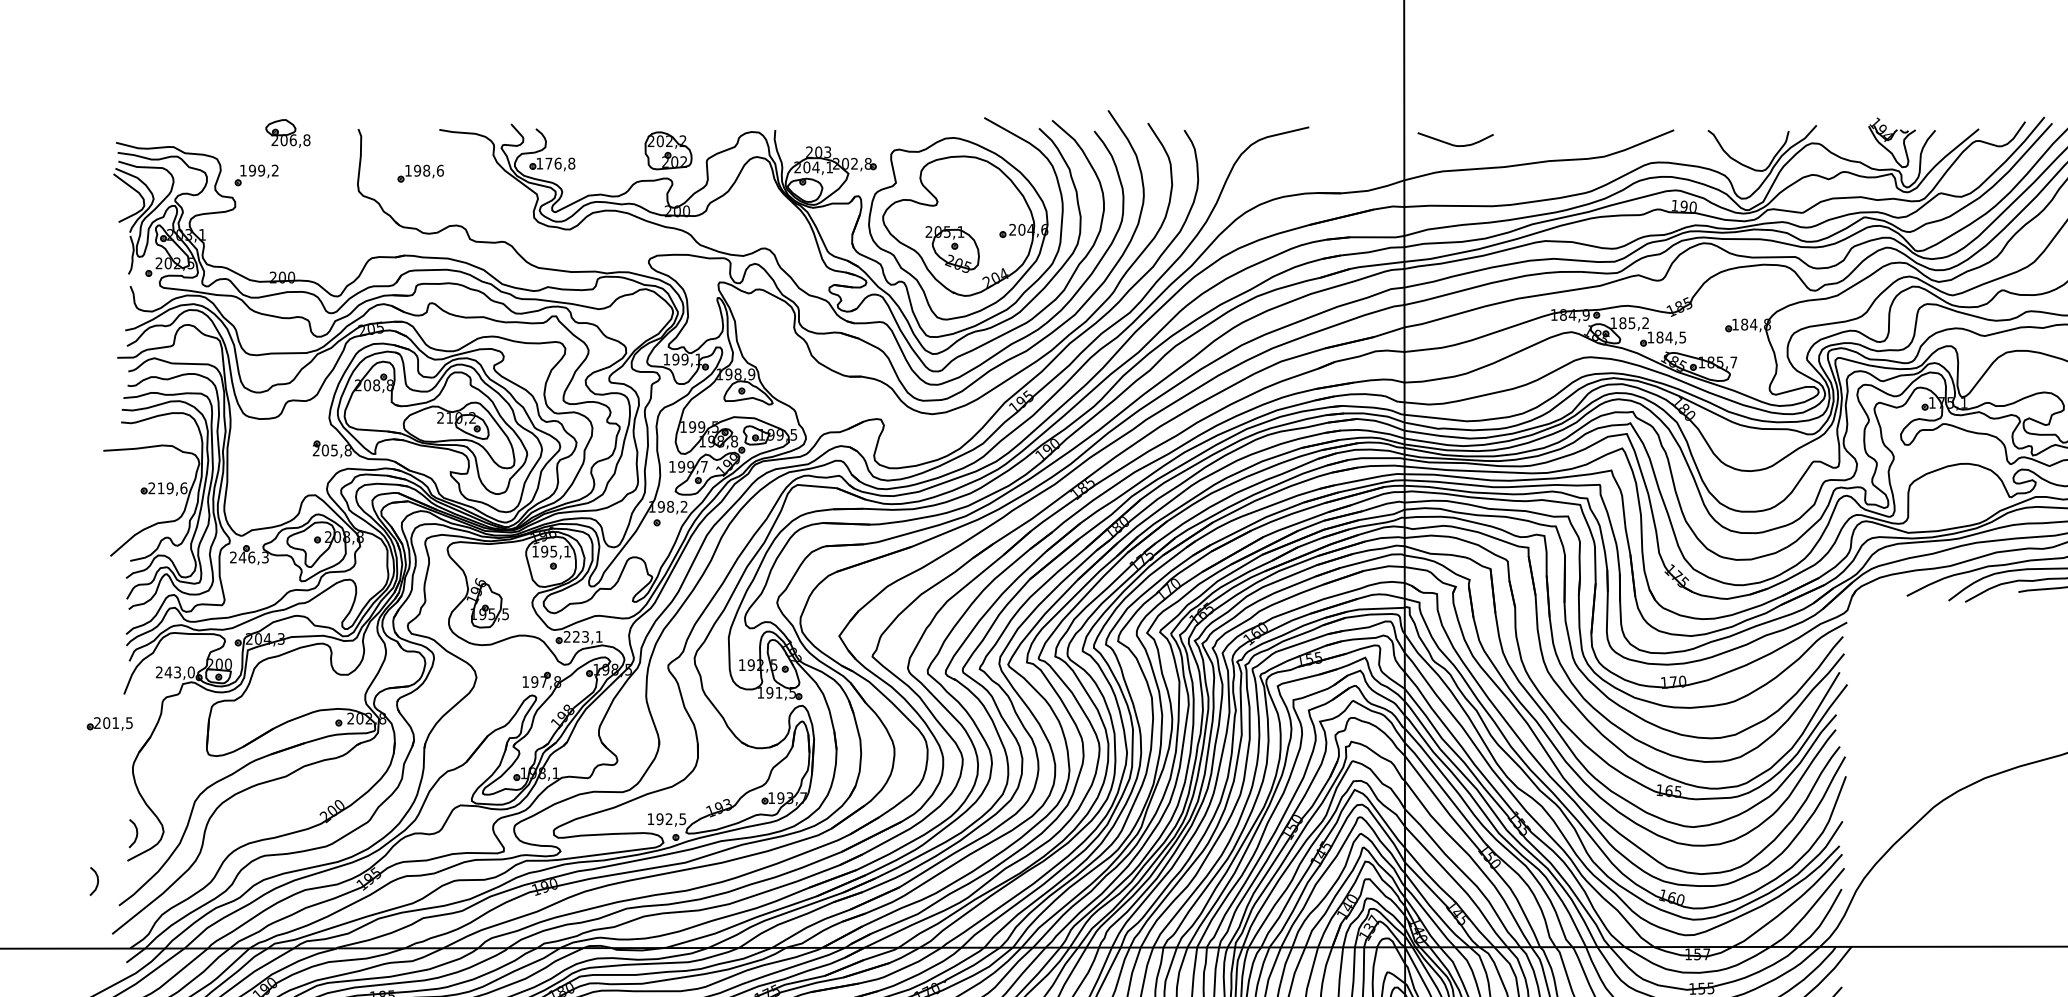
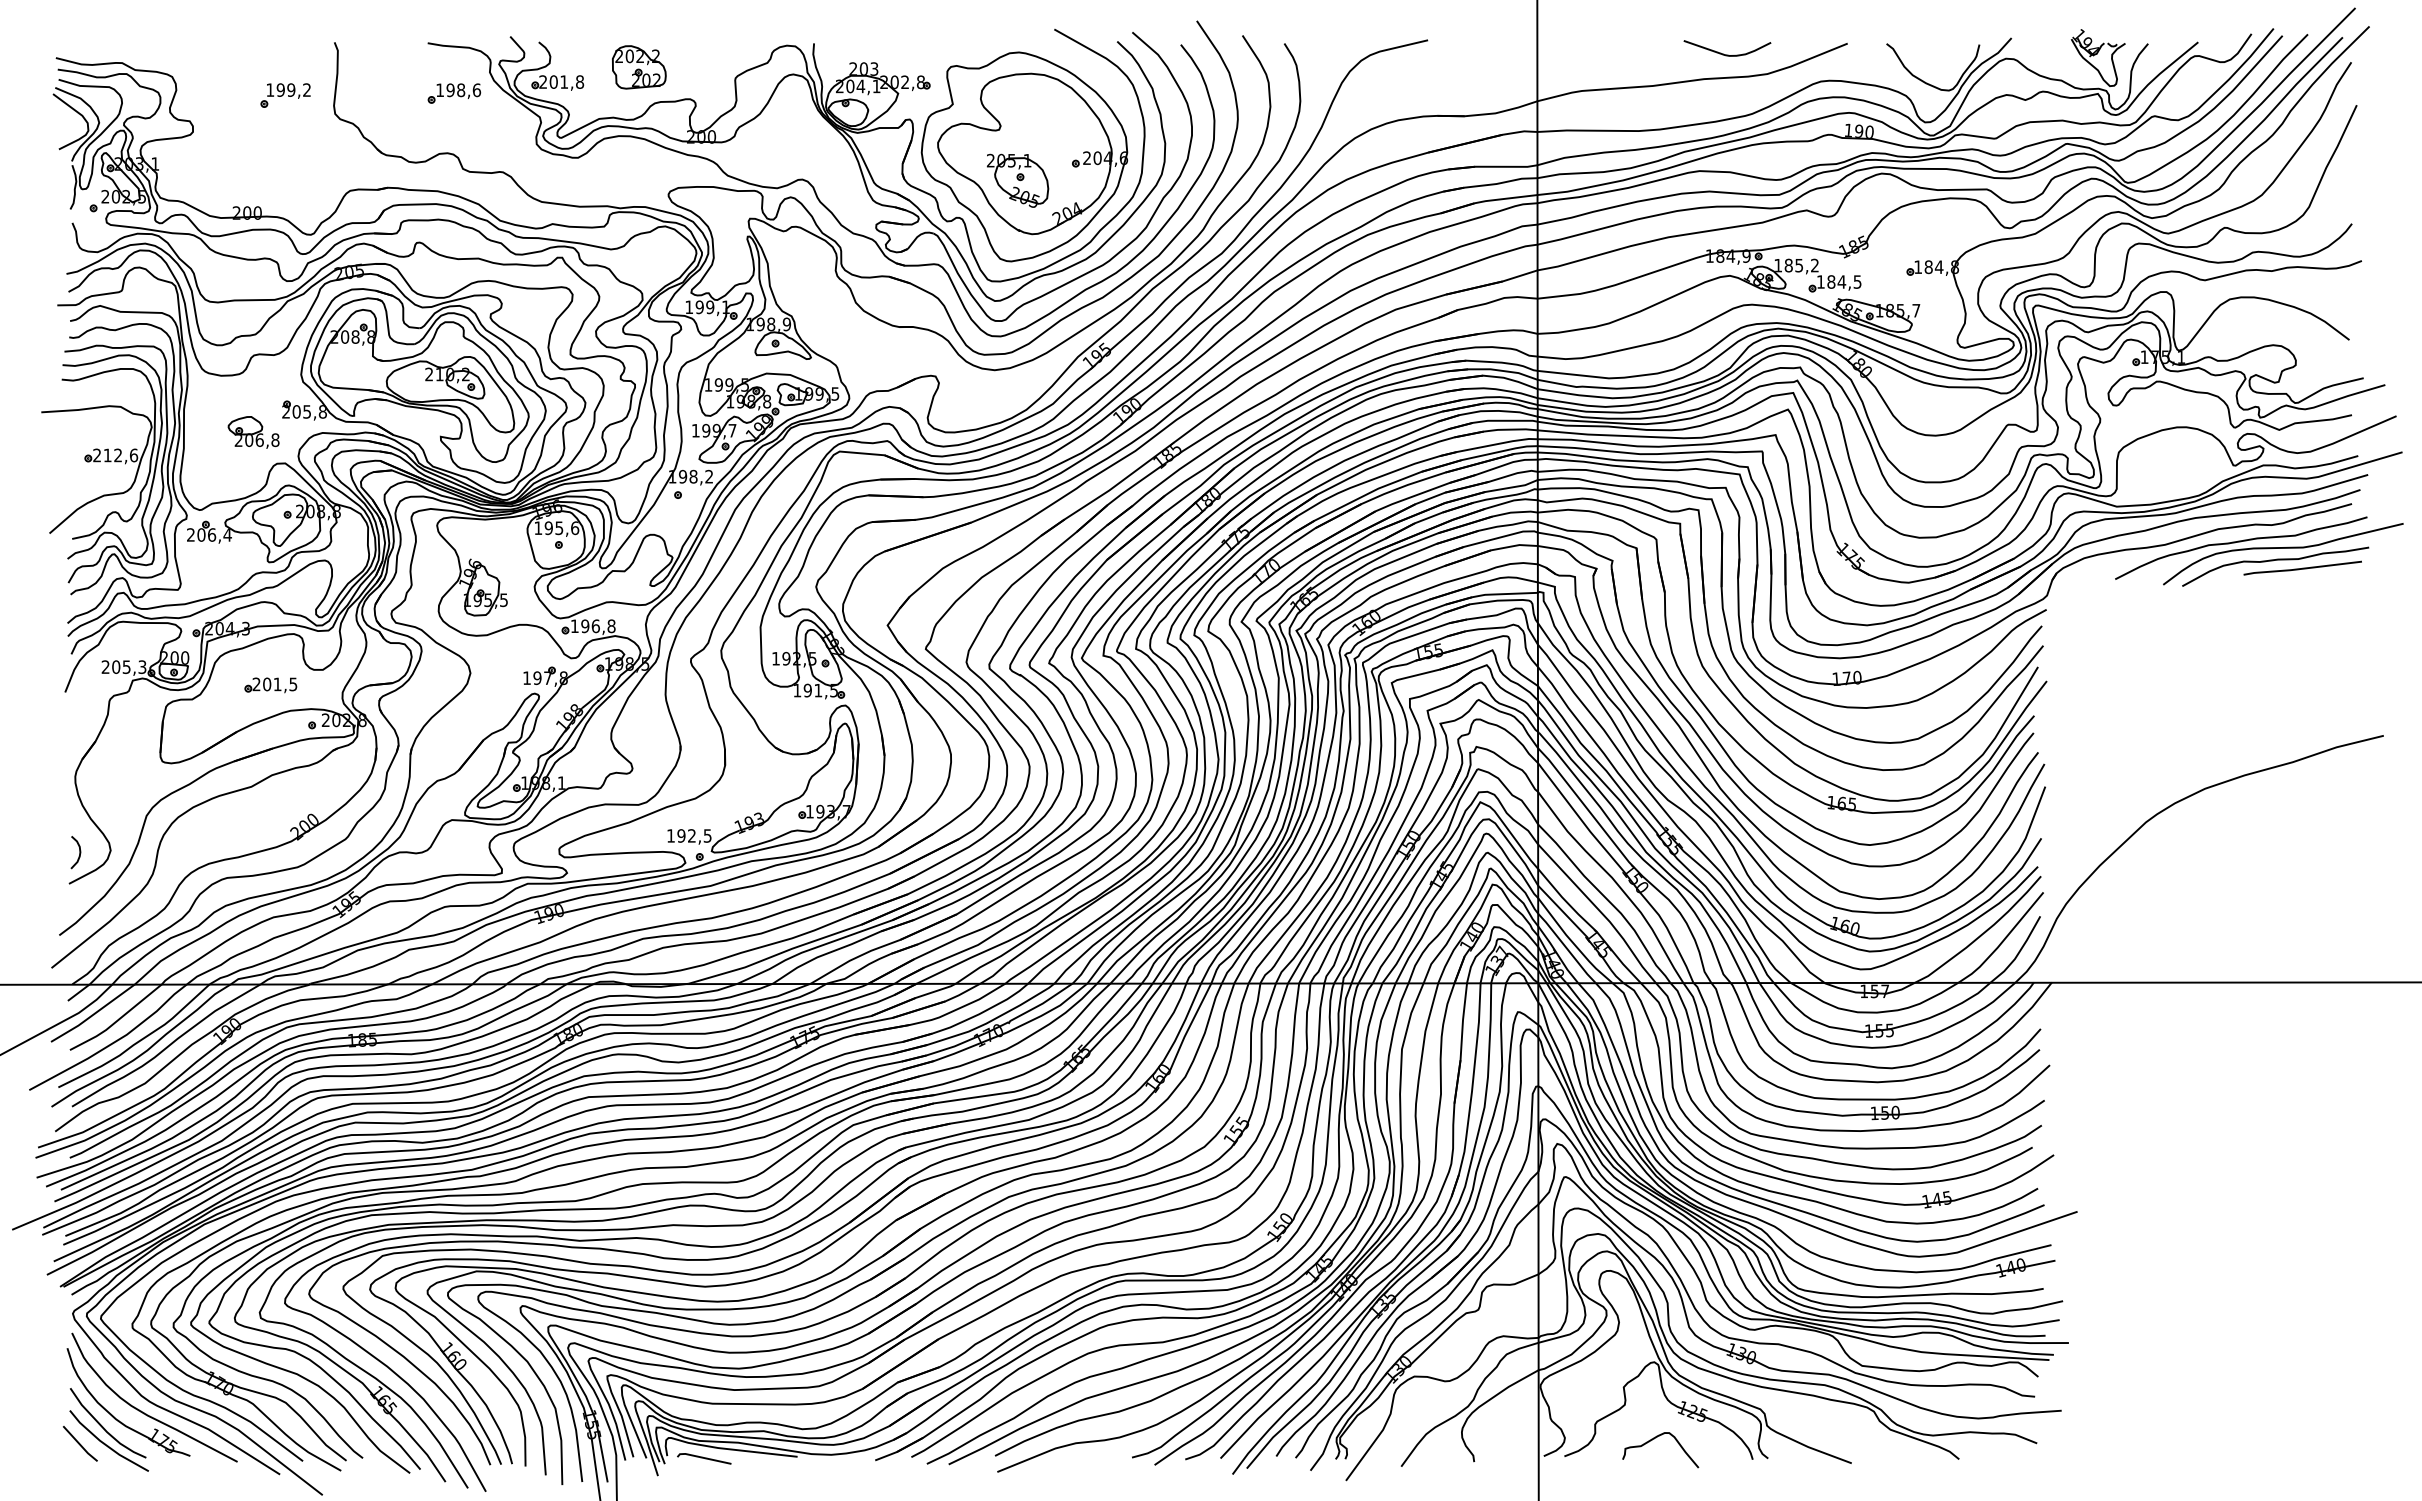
part: (287, 133) -> (253, 432), moved
curve: (1455, 144) -> (1727, 54), moved
part: (668, 150) -> (639, 67), moved
text: (548, 163) -> (553, 81), 176,8 -> 201,8
part: (420, 173) -> (454, 93), moved
part: (256, 175) -> (285, 95), moved
text: (170, 488) -> (118, 455), 219,6 -> 212,6
text: (567, 551) -> (575, 528), 195,1 -> 195,6
text: (253, 557) -> (214, 534), 246,3 -> 206,4
text: (582, 637) -> (592, 626), 223,1 -> 196,8
text: (179, 671) -> (128, 666), 243,0 -> 205,3
part: (109, 724) -> (270, 685), moved
curve: (97, 881) -> (34, 907), removed

